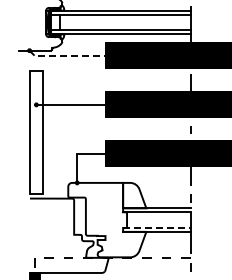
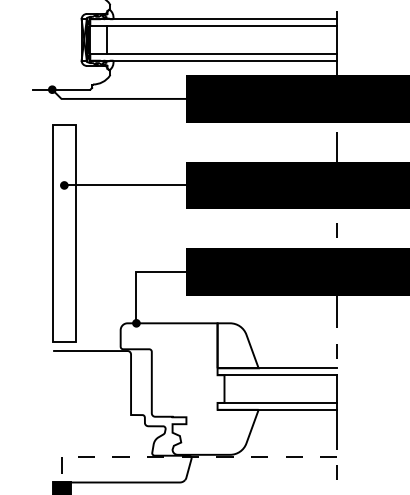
line: (65, 55) -> (115, 98), dashed -> solid
line: (157, 227) -> (278, 402), dashed -> solid

